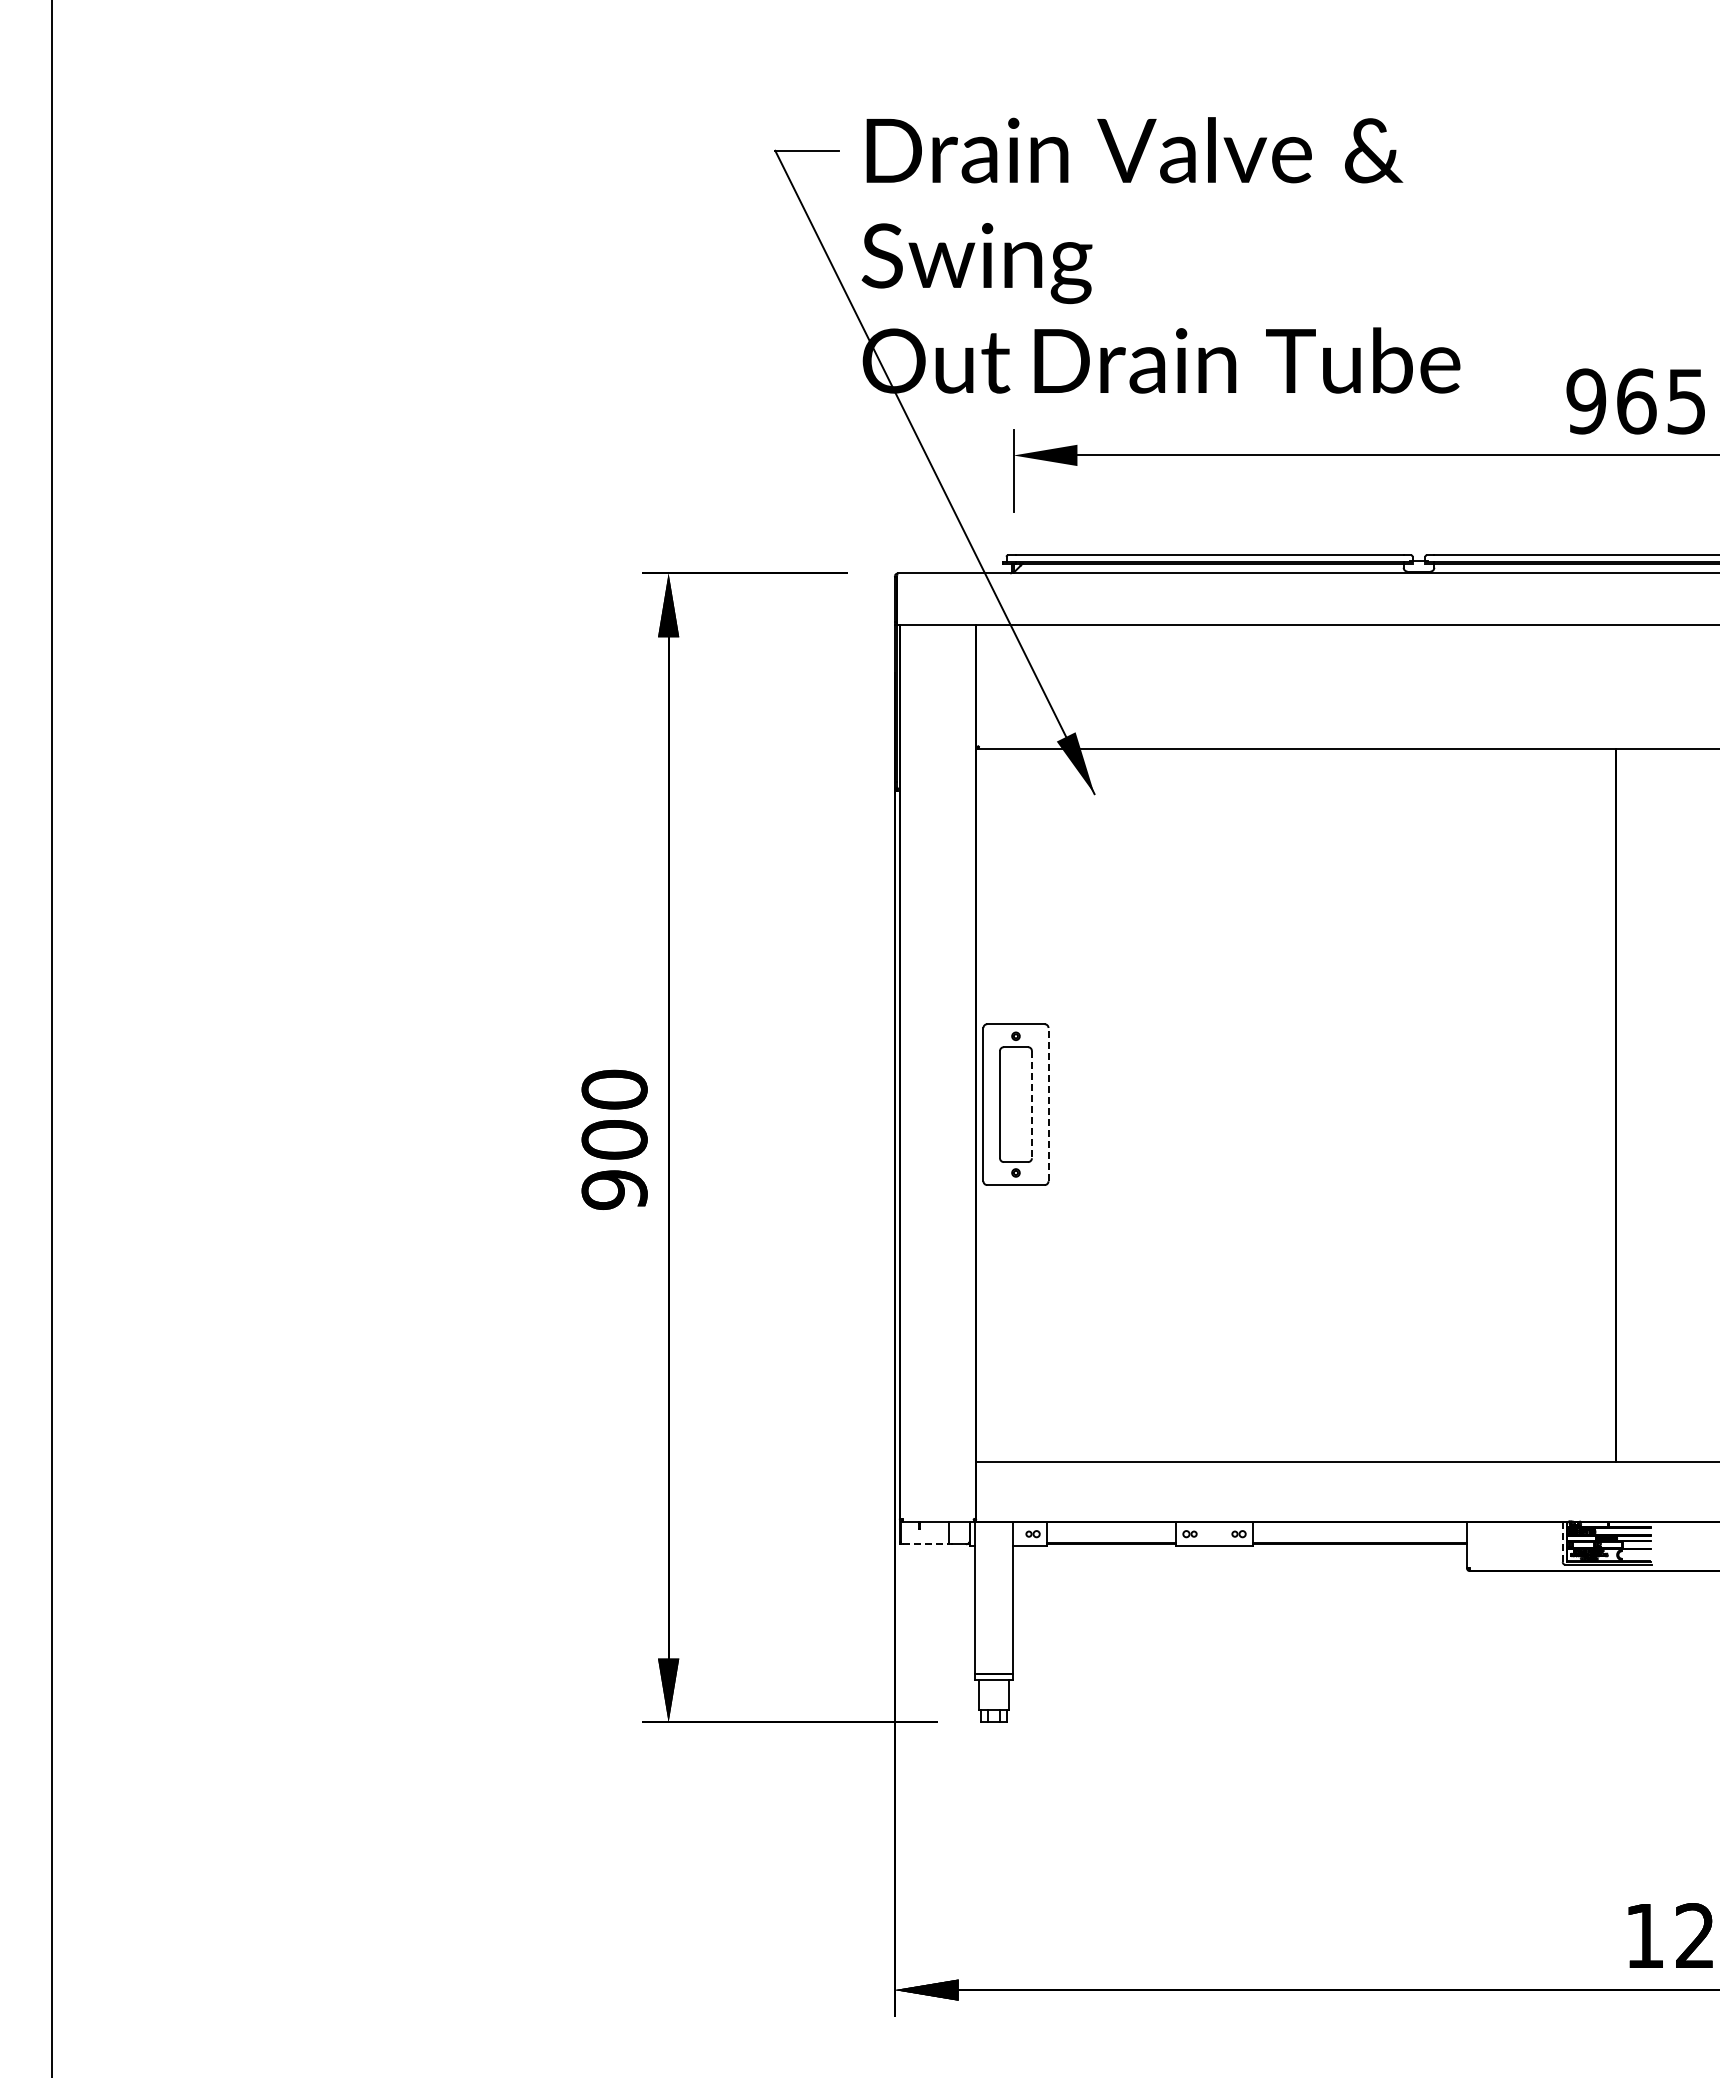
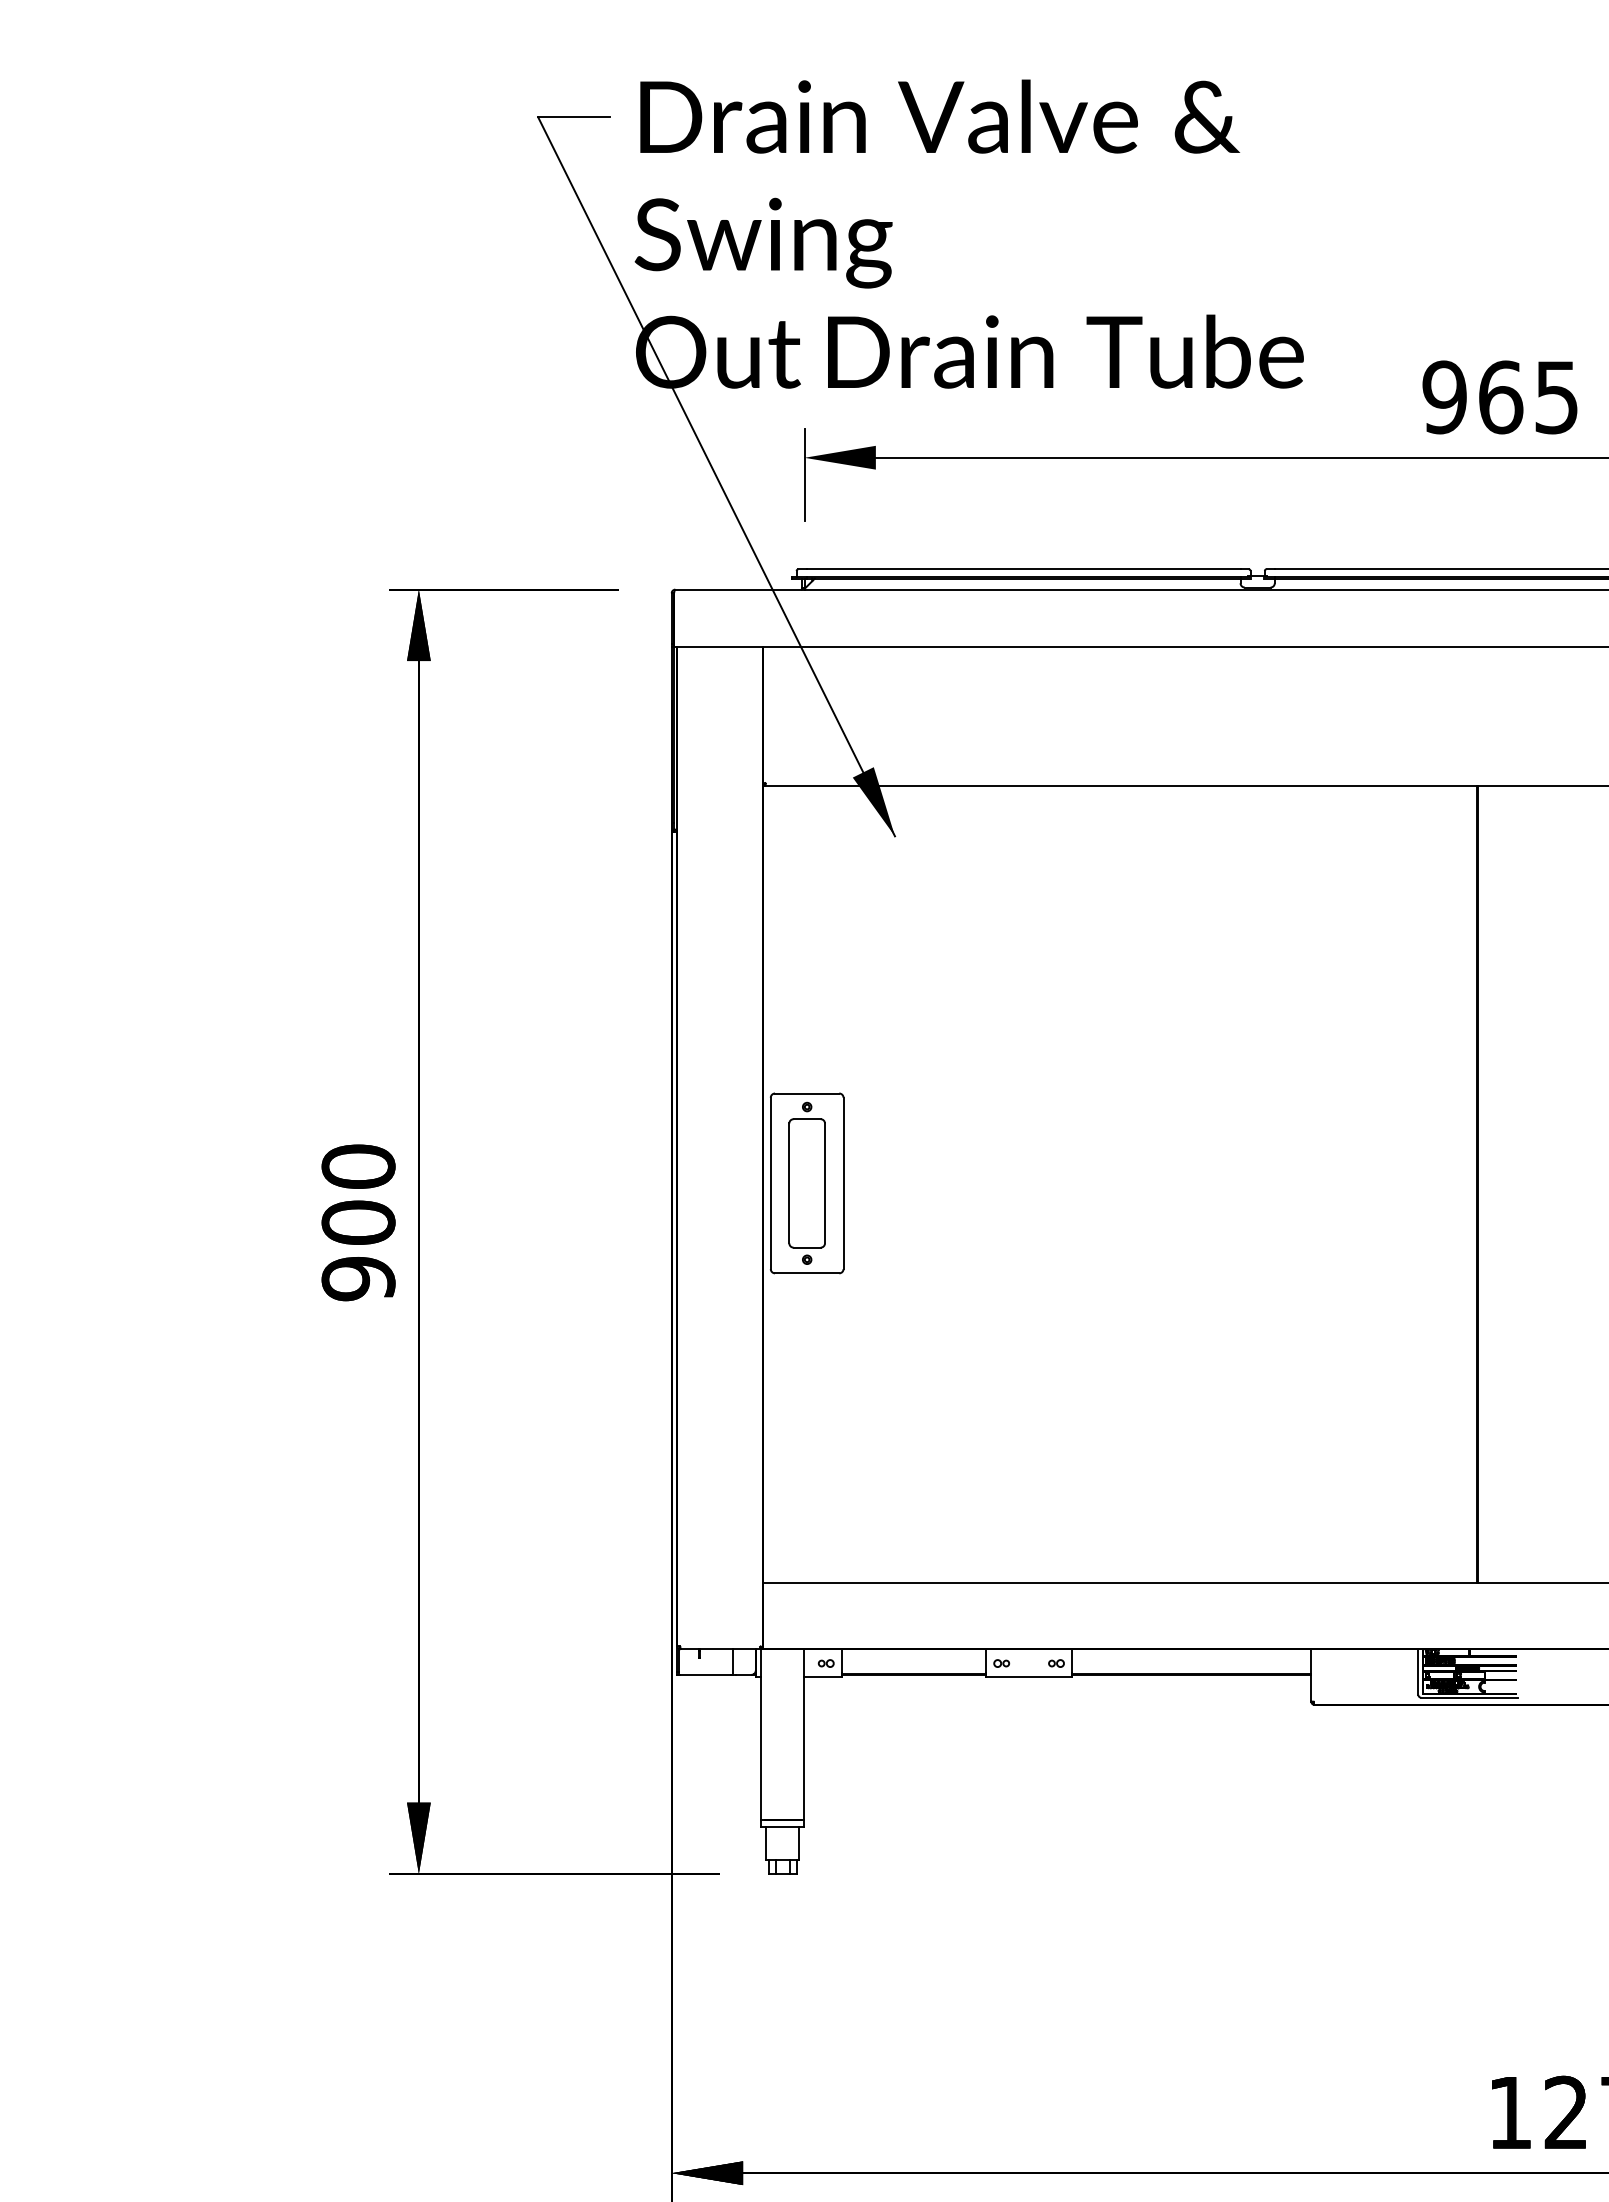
line: (1031, 1104) -> (824, 1183), dashed -> solid
line: (1048, 1104) -> (843, 1183), dashed -> solid
line: (1562, 1542) -> (1418, 1672), dashed -> solid
line: (925, 1544) -> (706, 1675), dashed -> solid

